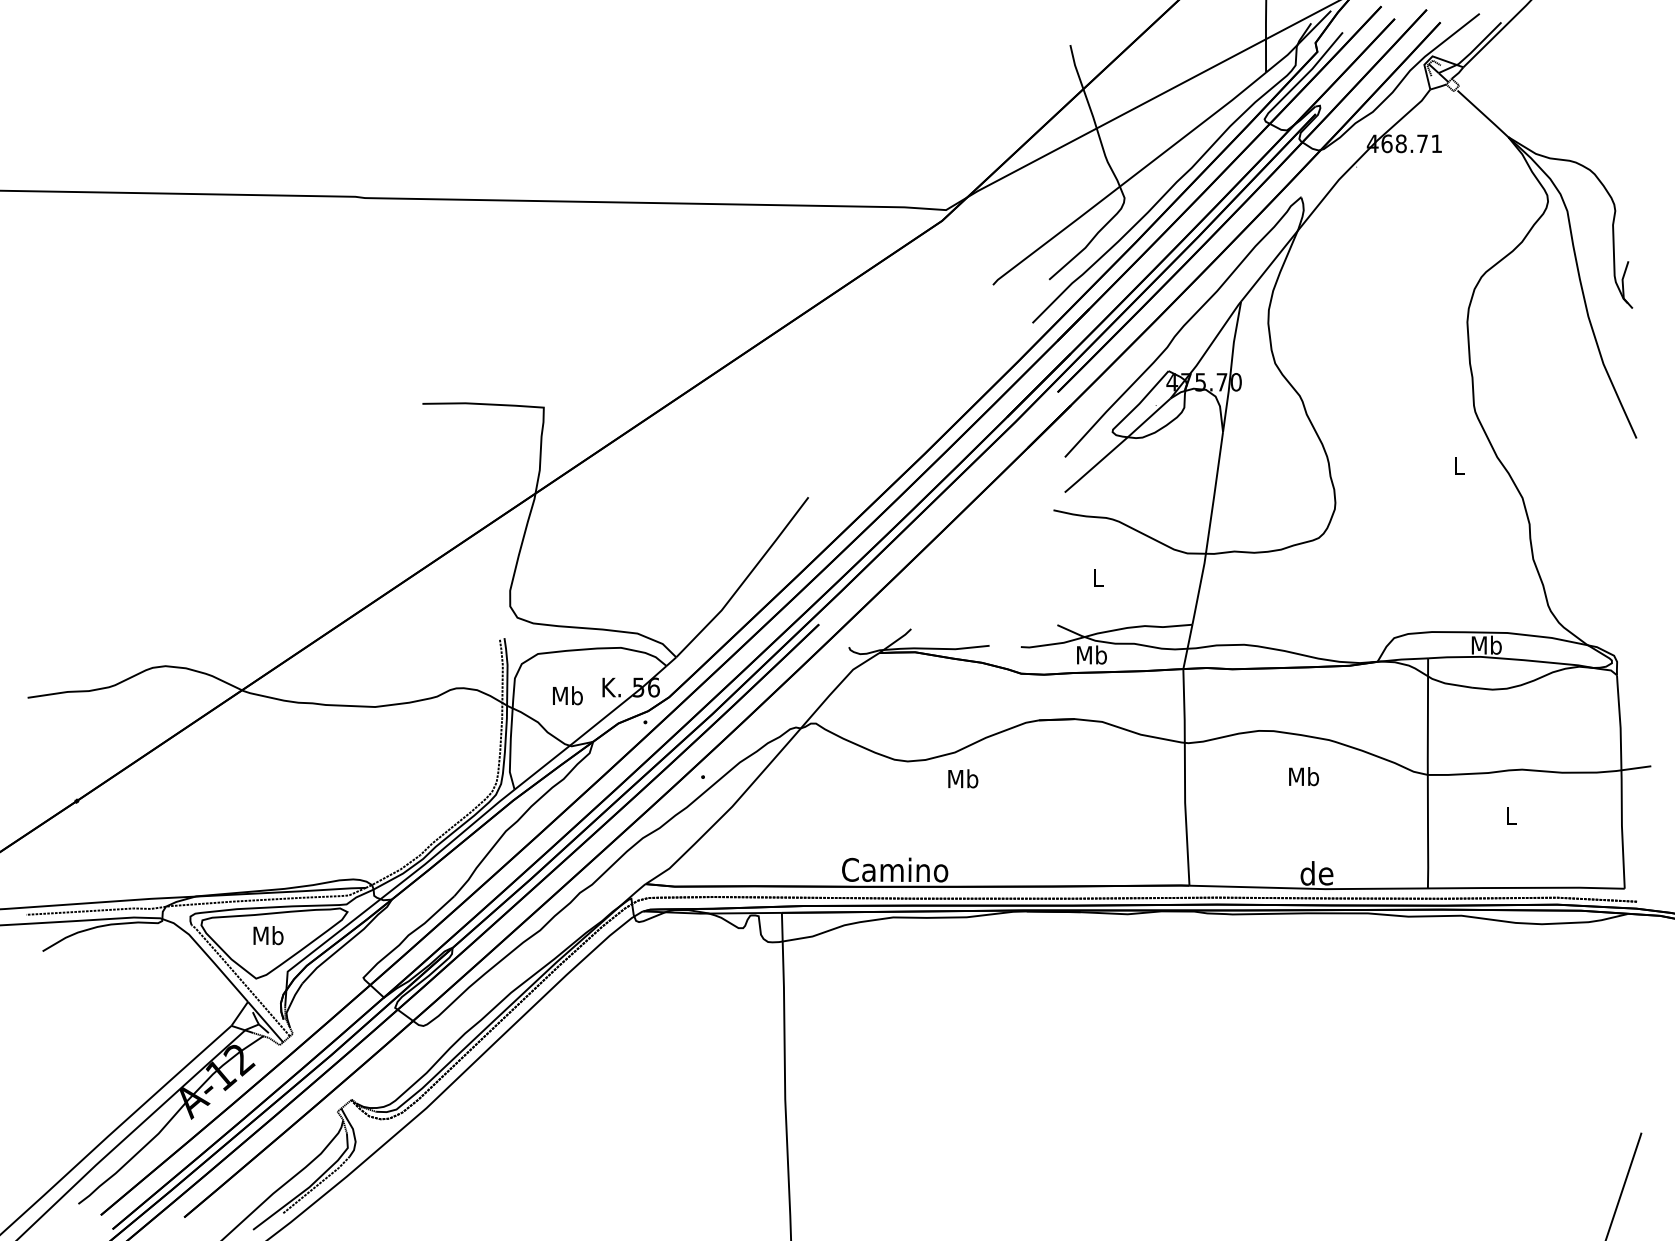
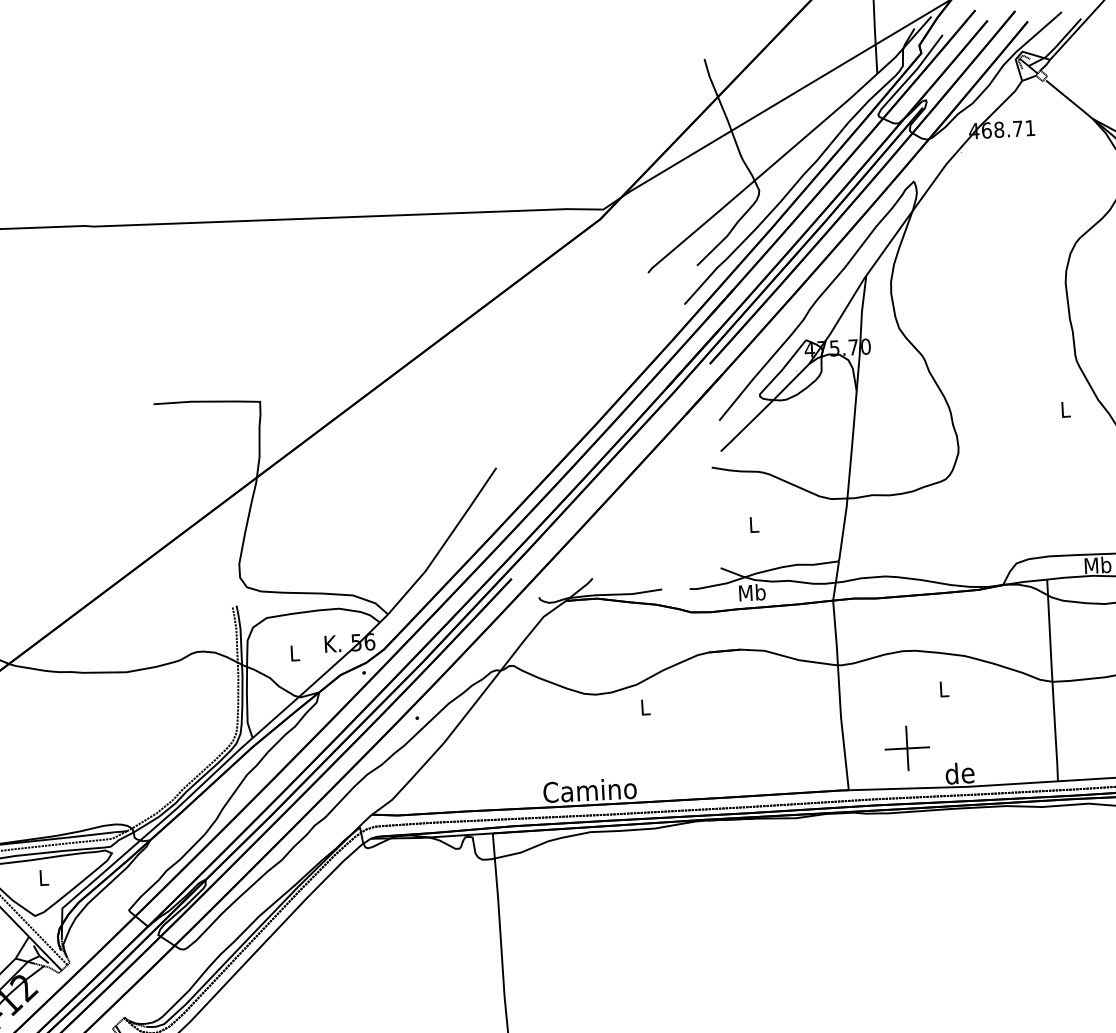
text: (567, 695) -> (294, 653), Mb -> L
text: (1304, 776) -> (944, 689), Mb -> L
text: (963, 778) -> (645, 707), Mb -> L
part: (1258, 841) -> (907, 748), added
text: (268, 935) -> (43, 877), Mb -> L

